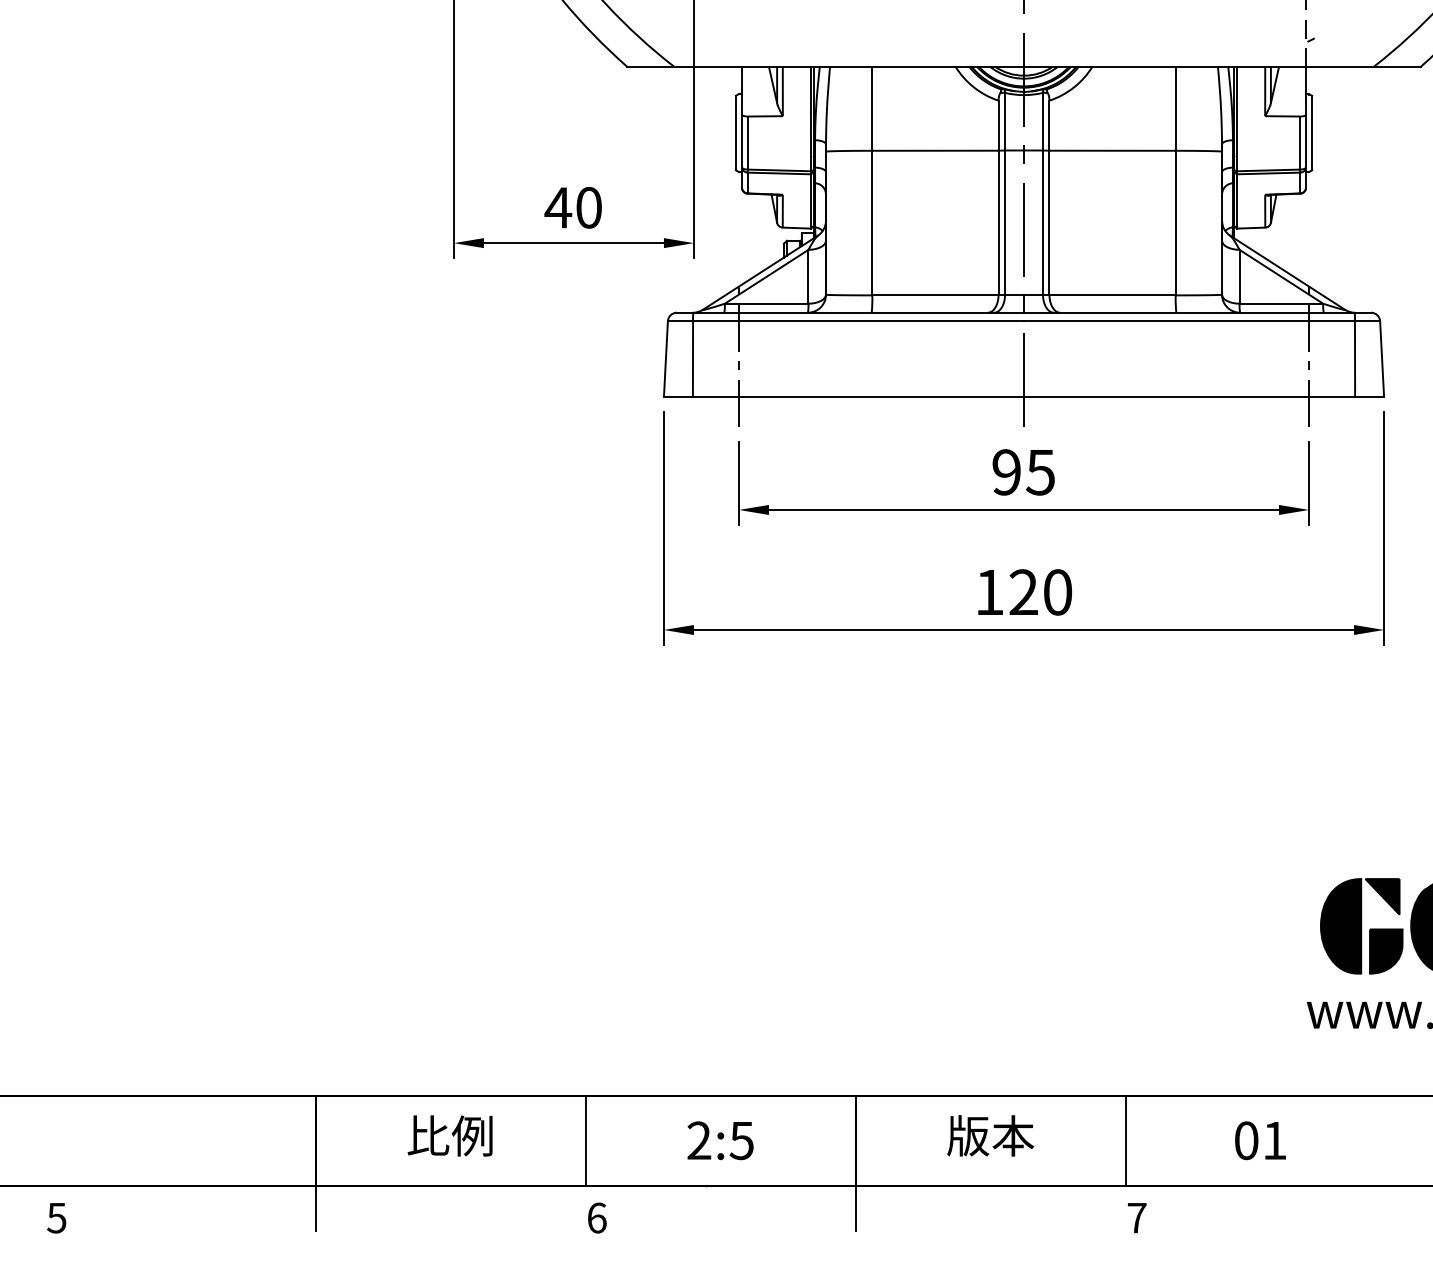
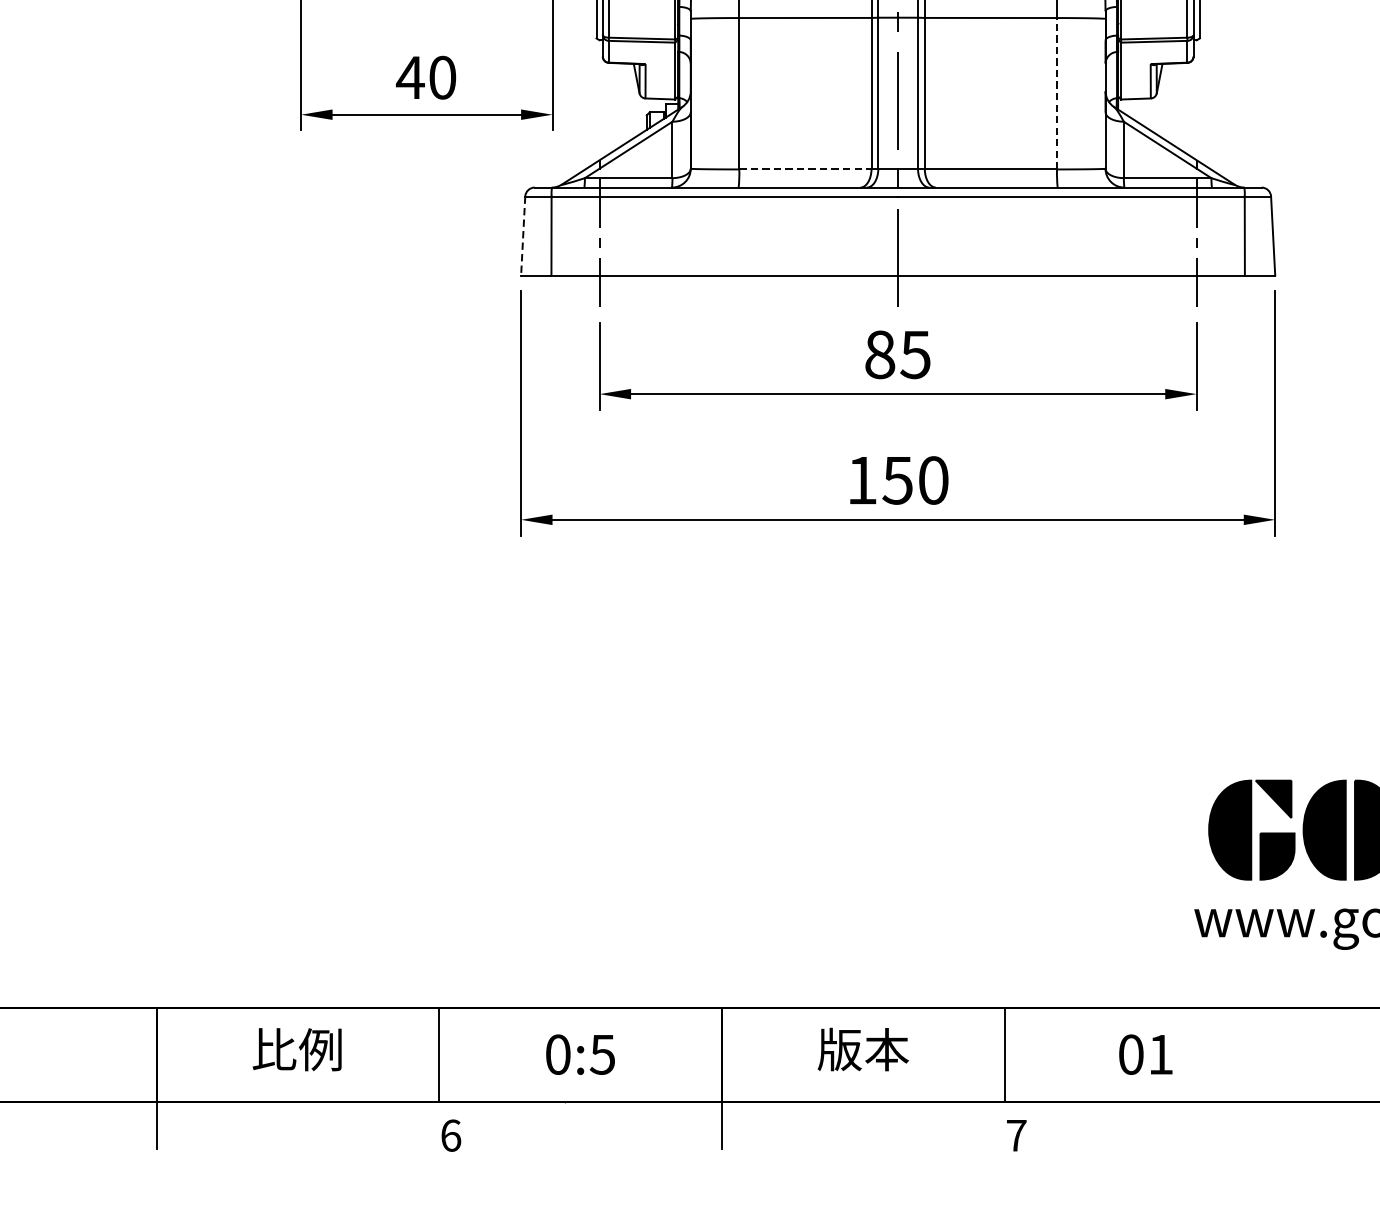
line: (1175, 222) -> (1056, 93), solid -> dashed
line: (935, 295) -> (805, 169), solid -> dashed
line: (665, 359) -> (522, 236), solid -> dashed
text: (1006, 472) -> (879, 354), 95 -> 85
text: (1022, 592) -> (896, 480), 120 -> 150
text: (699, 1140) -> (558, 1054), 2:5 -> 0:5

